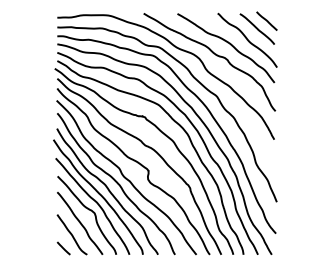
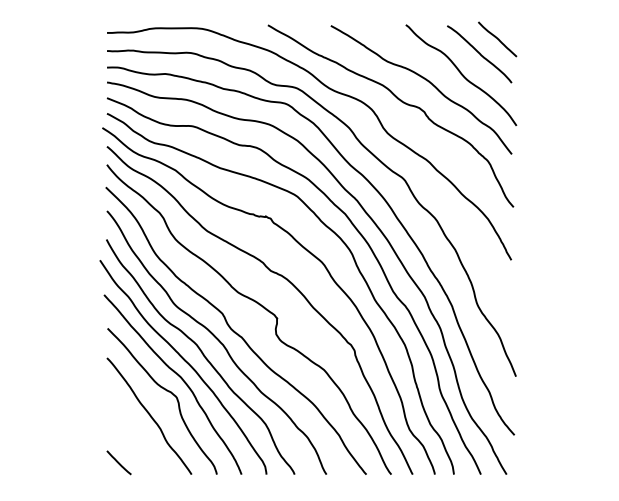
curve: (71, 234) -> (133, 436), removed

